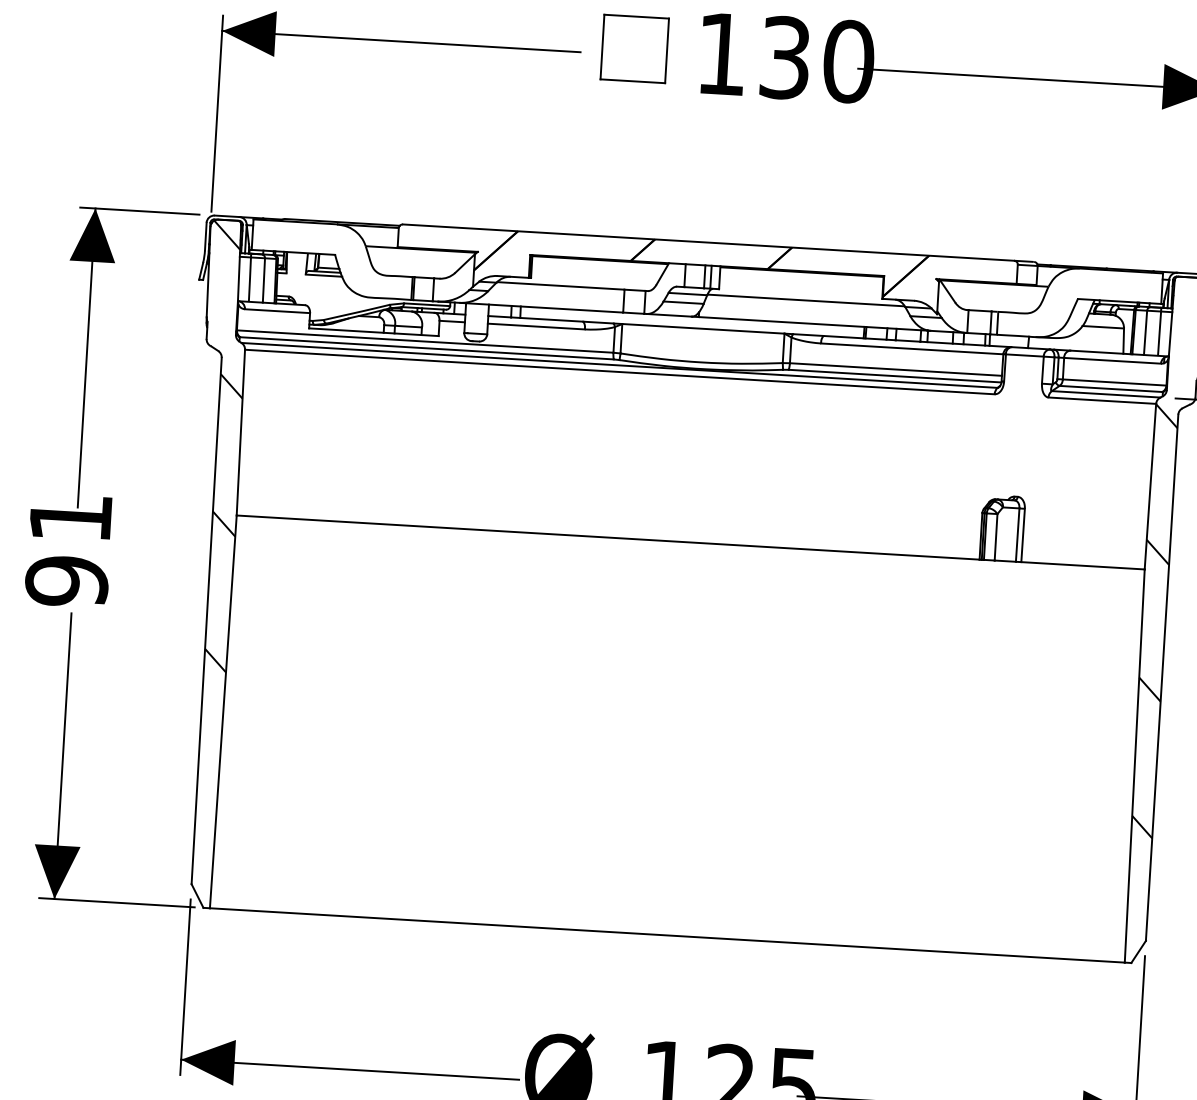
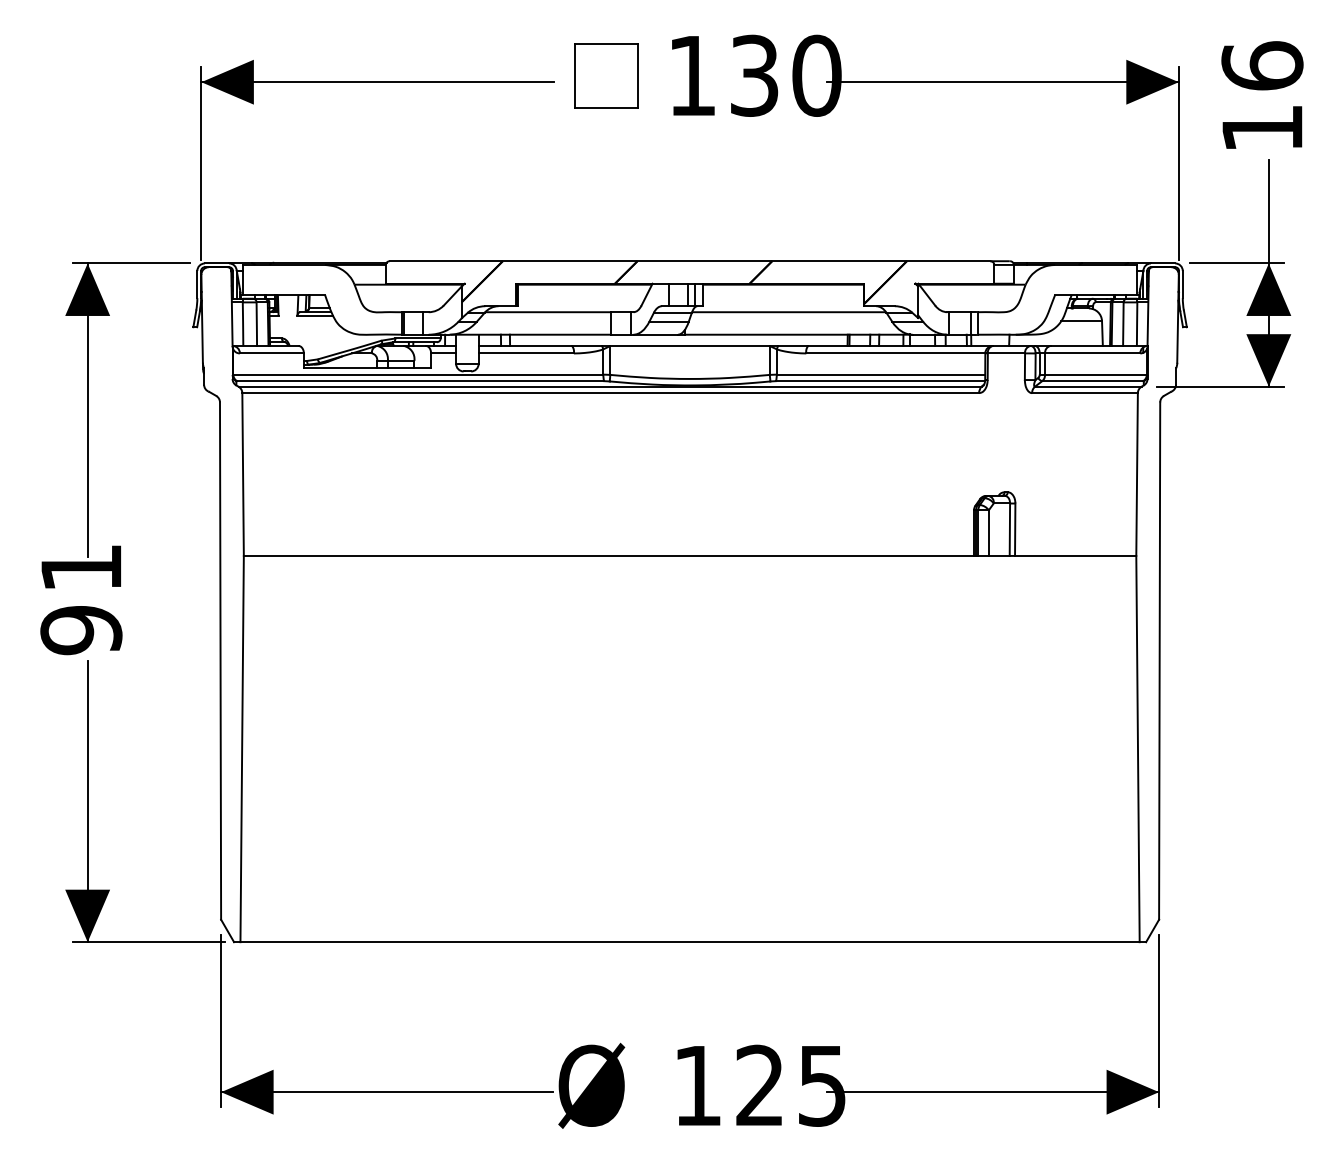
hatch: (220, 446) -> (223, 489), removed
hatch: (1154, 620) -> (1148, 605), removed

